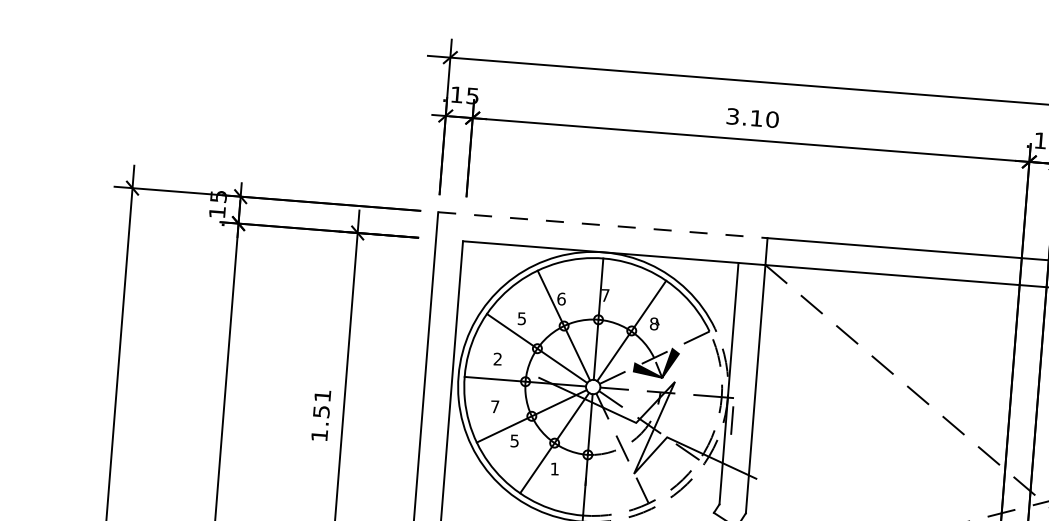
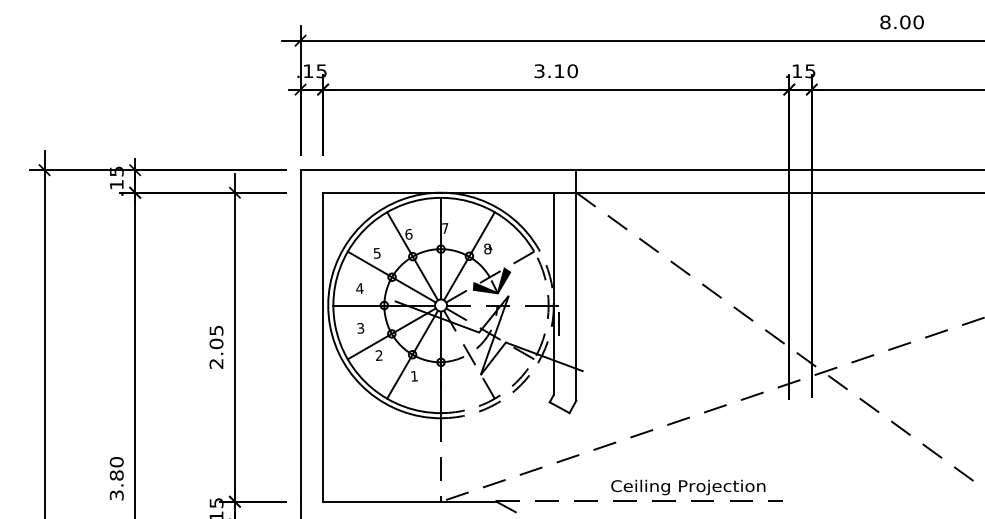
line: (602, 225) -> (438, 170), dashed -> solid
text: (497, 359) -> (359, 288), 2 -> 4
text: (494, 406) -> (360, 328), 7 -> 3
text: (321, 414) -> (216, 346), 1.51 -> 2.05
text: (513, 440) -> (378, 355), 5 -> 2

